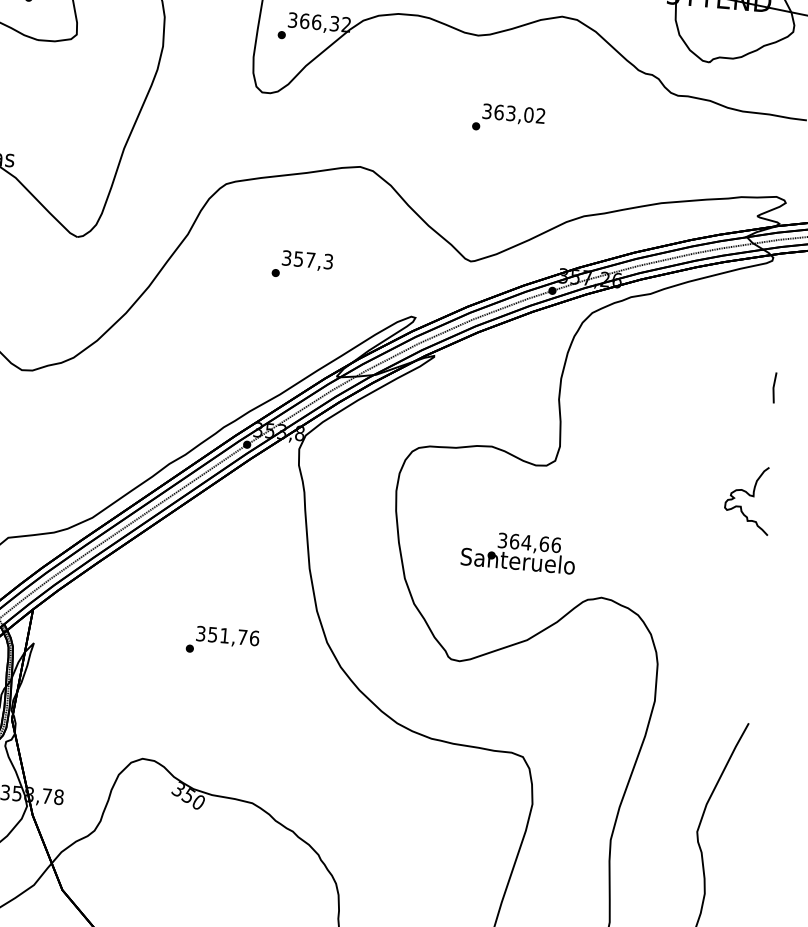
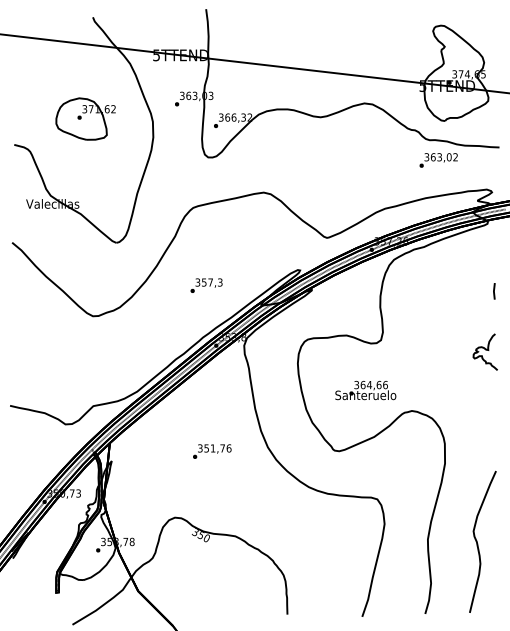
text: (508, 119) -> (438, 160), moved
text: (302, 265) -> (206, 285), moved

